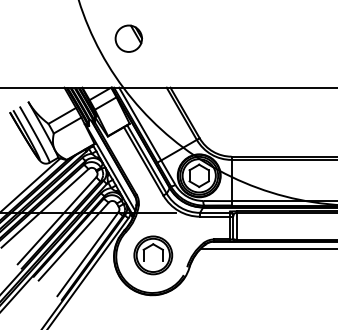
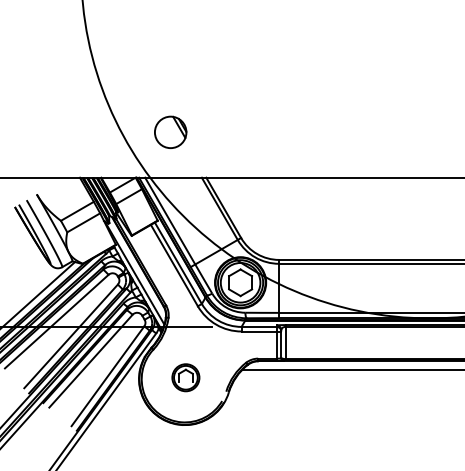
part: (128, 38) -> (170, 131), moved
part: (153, 255) -> (185, 377), size x0.6

